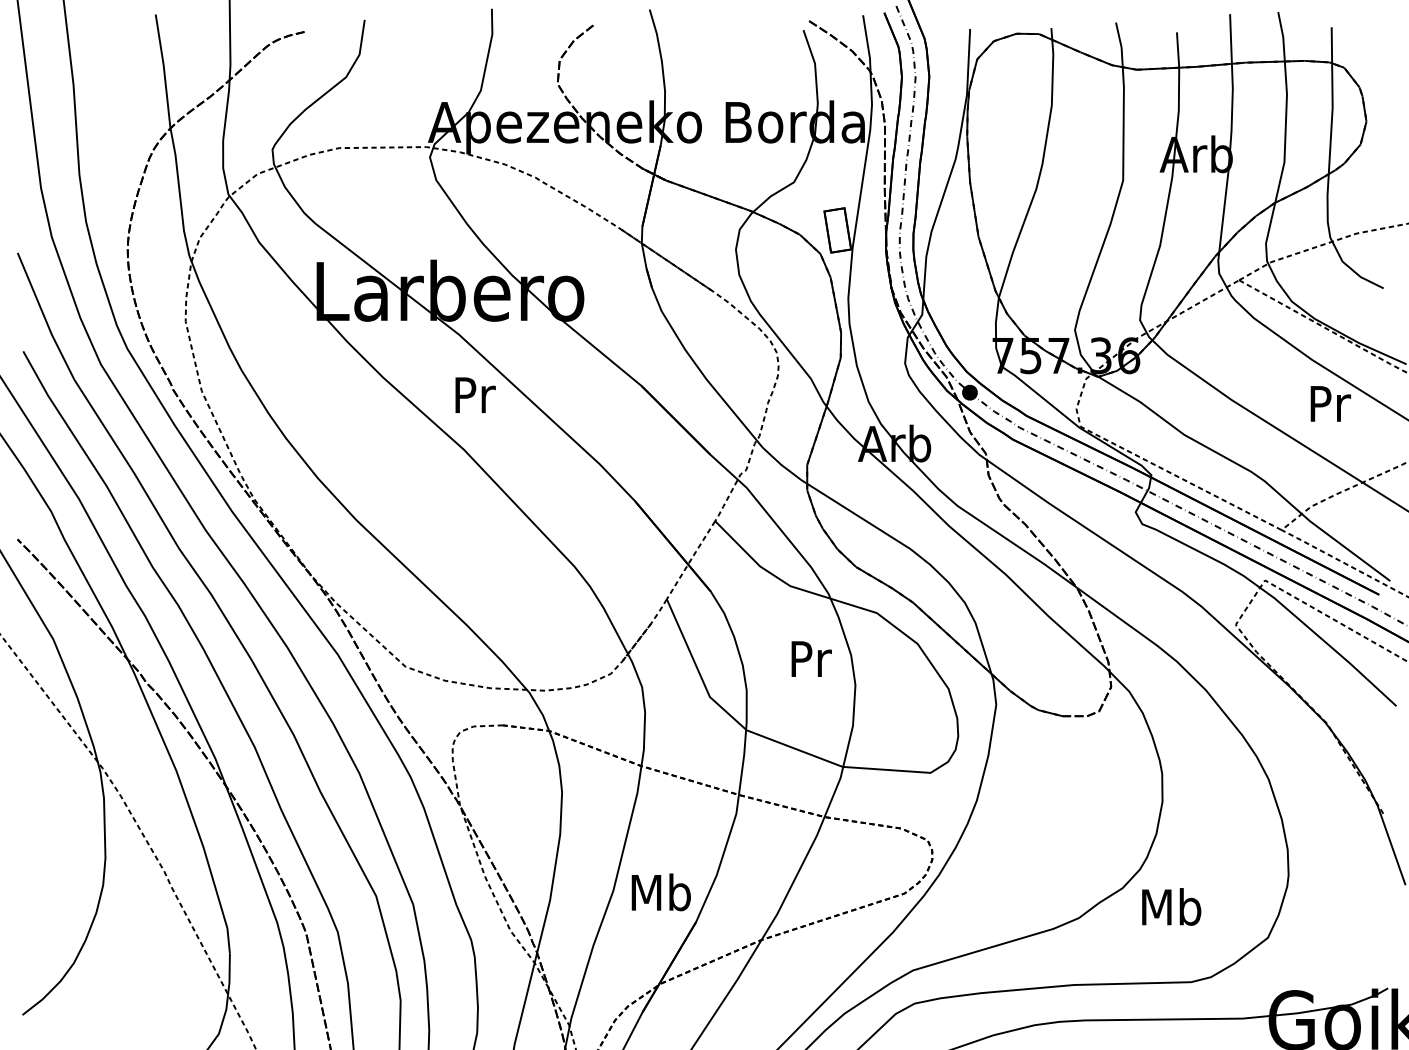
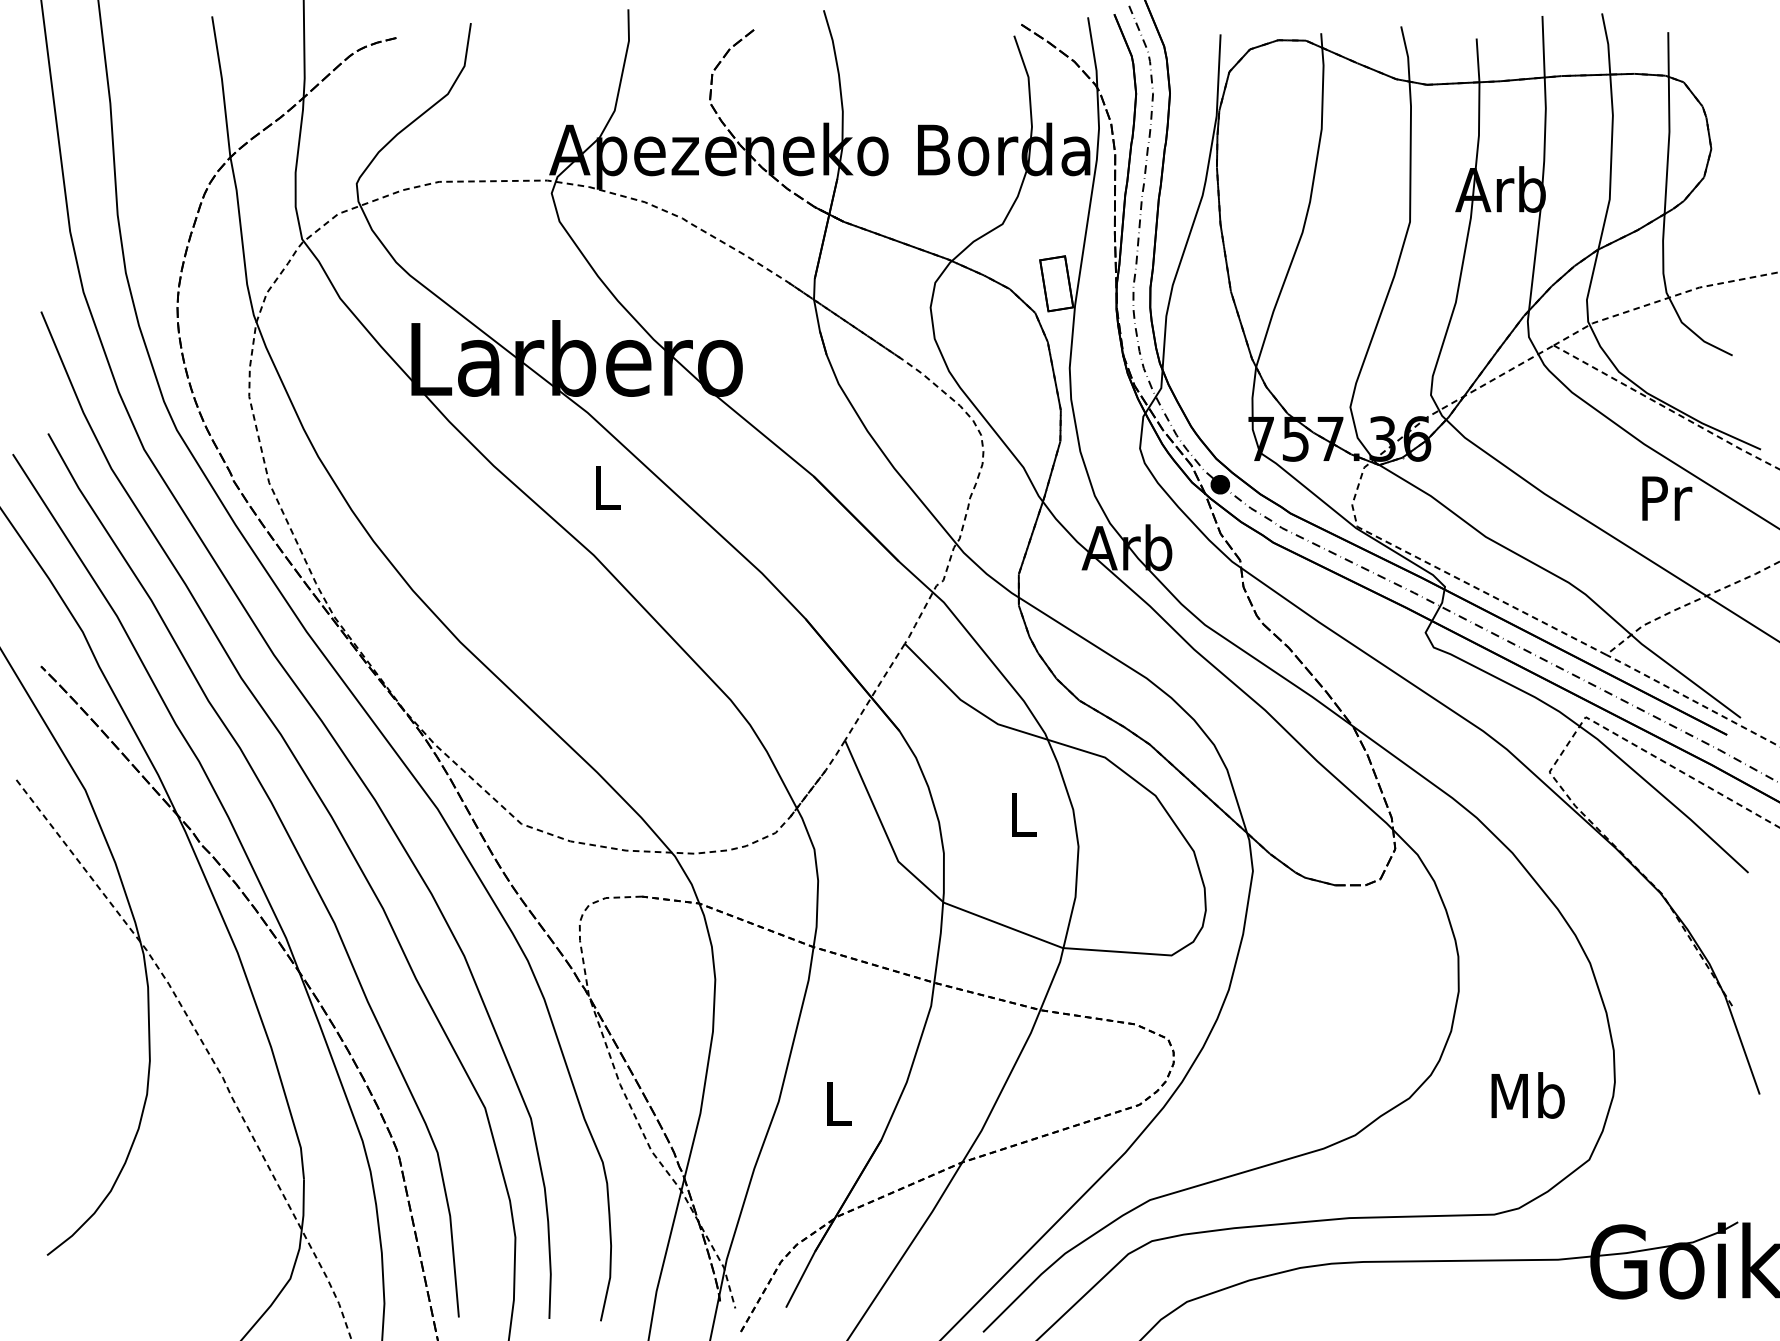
text: (475, 394) -> (608, 487), Pr -> L
text: (811, 659) -> (1024, 814), Pr -> L
text: (660, 892) -> (837, 1103), Mb -> L
text: (1171, 906) -> (1527, 1095), moved

